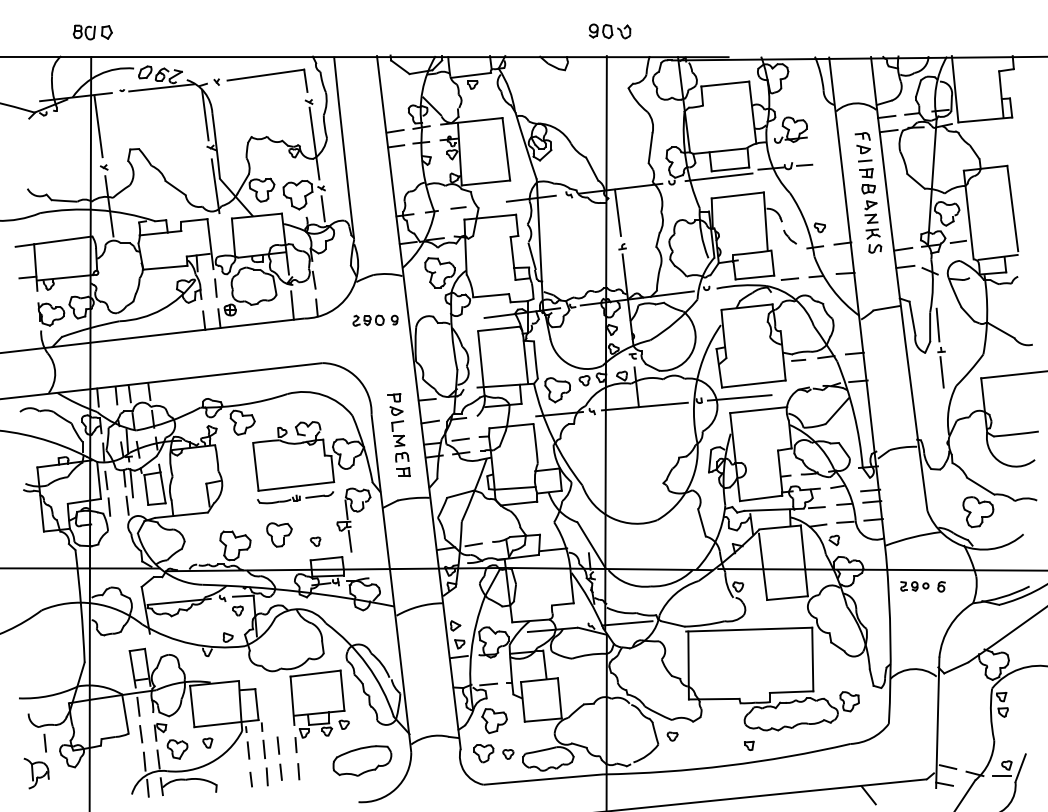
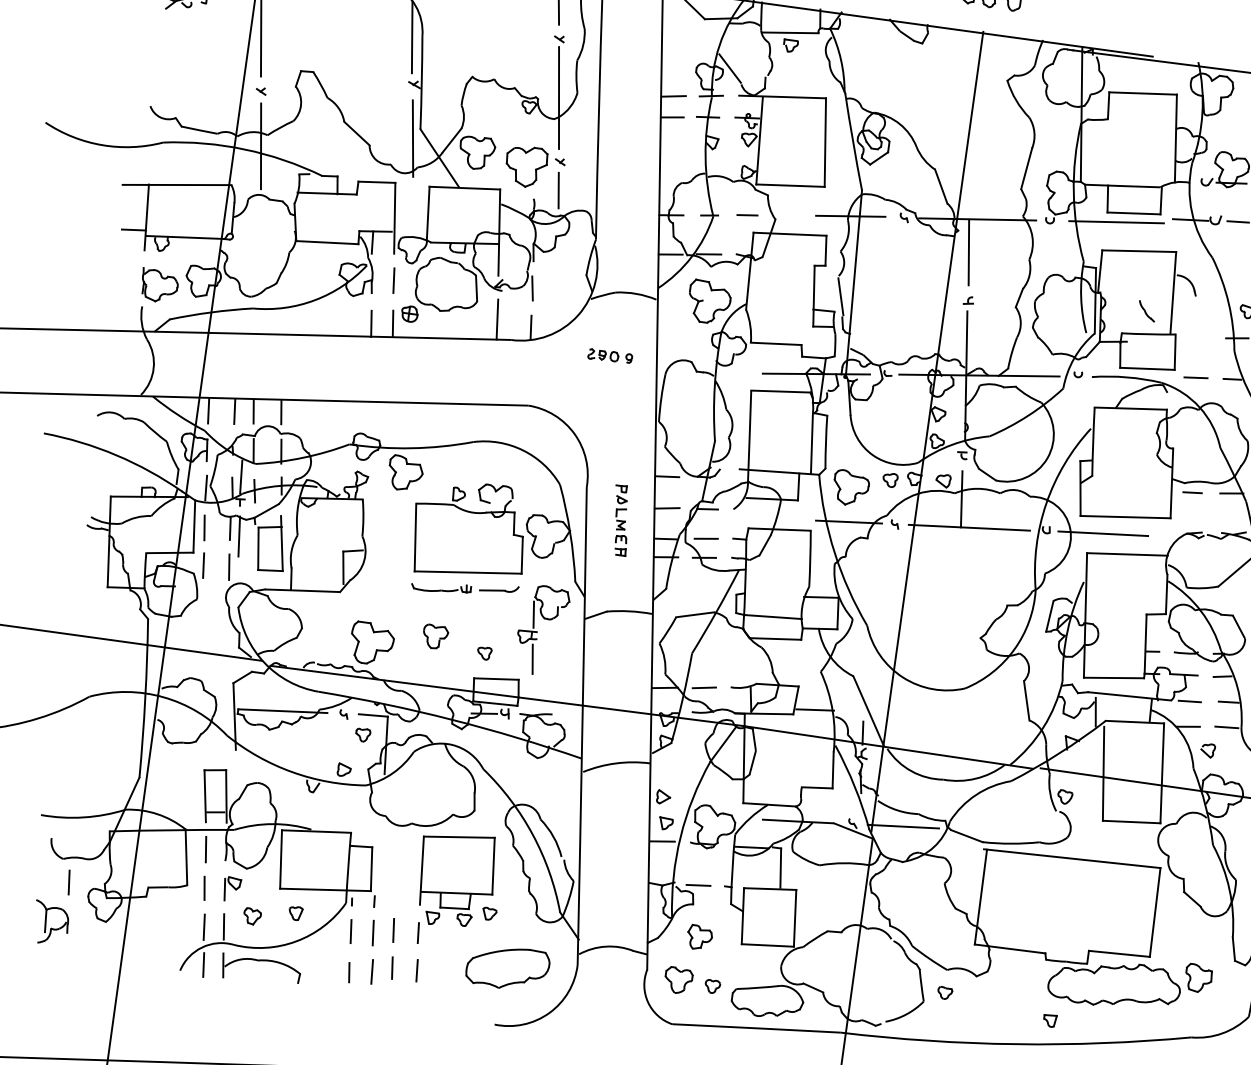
part: (789, 236) -> (1146, 310), moved
part: (375, 320) -> (610, 356), size x0.7
part: (398, 434) -> (620, 519), size x0.6
part: (279, 534) -> (435, 636), size x0.7
part: (494, 721) -> (699, 938), size x0.7
part: (177, 749) -> (252, 916), size x0.6

